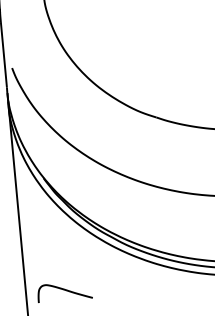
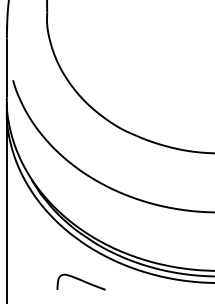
curve: (63, 290) -> (80, 280), moved

